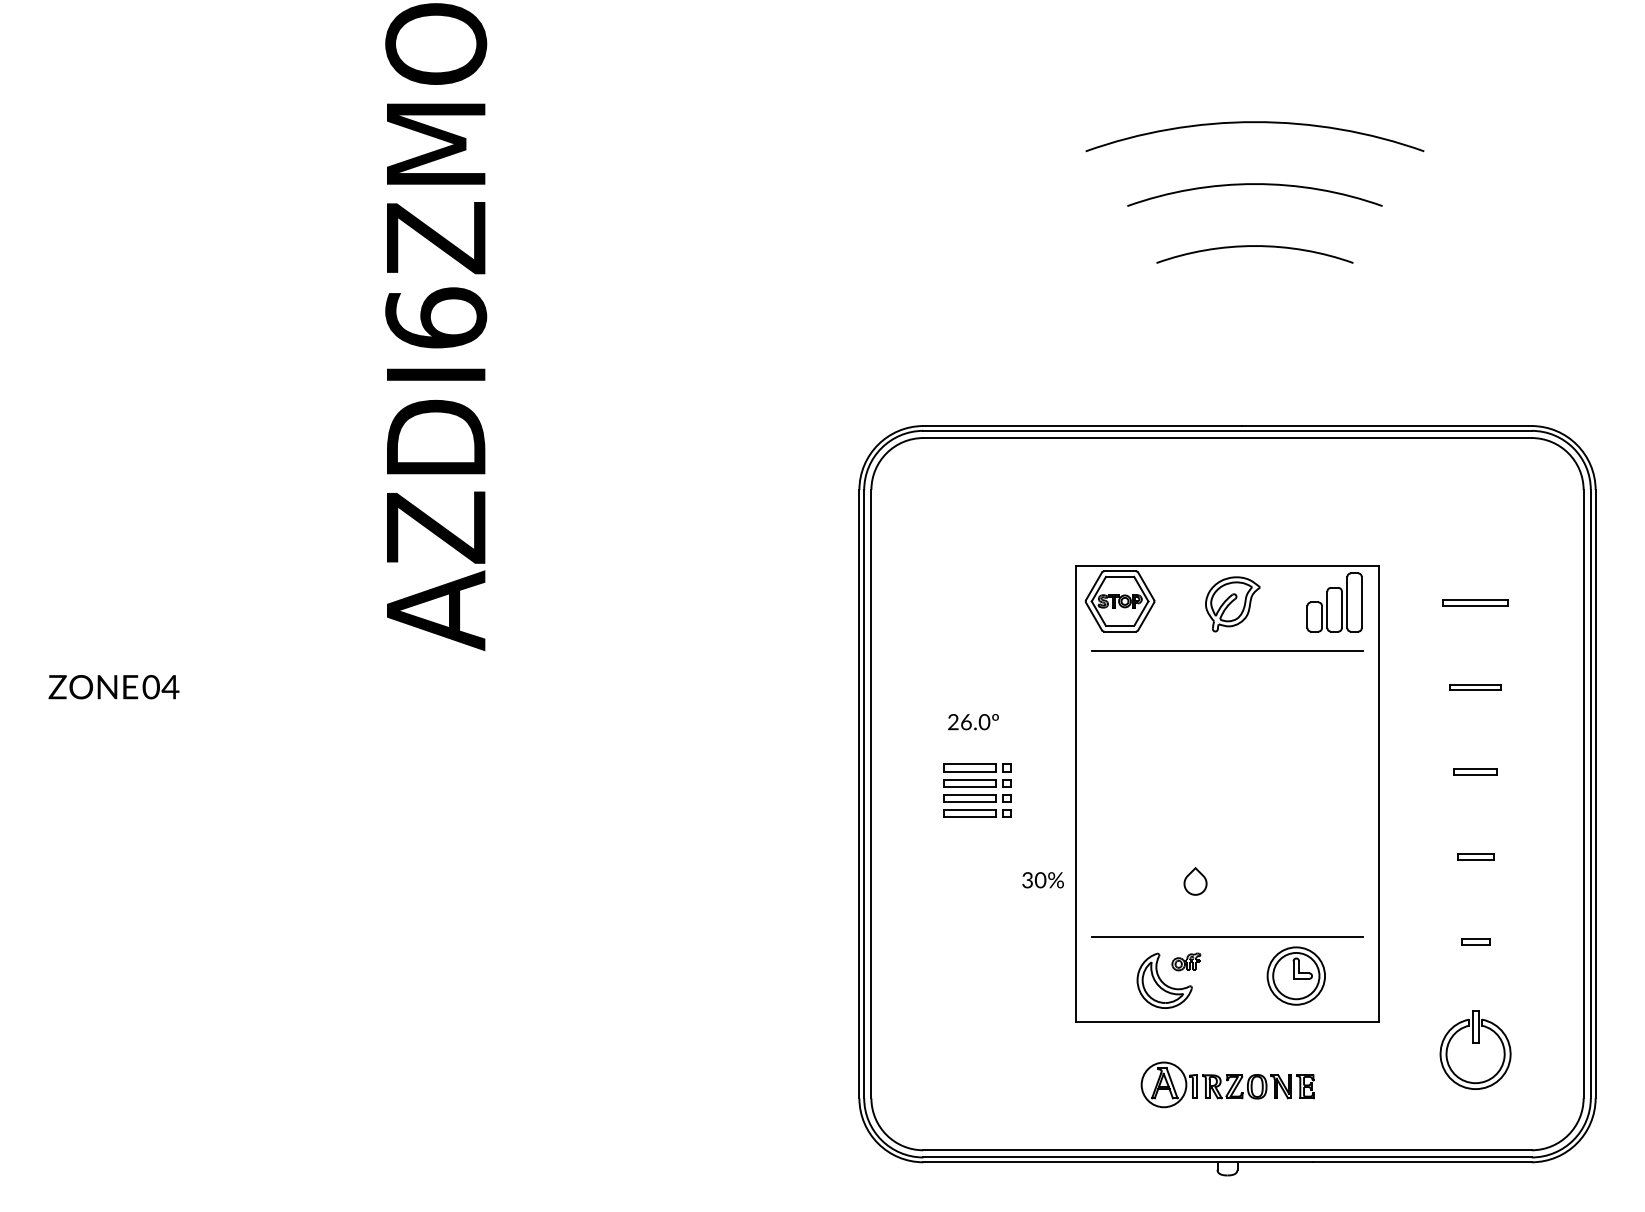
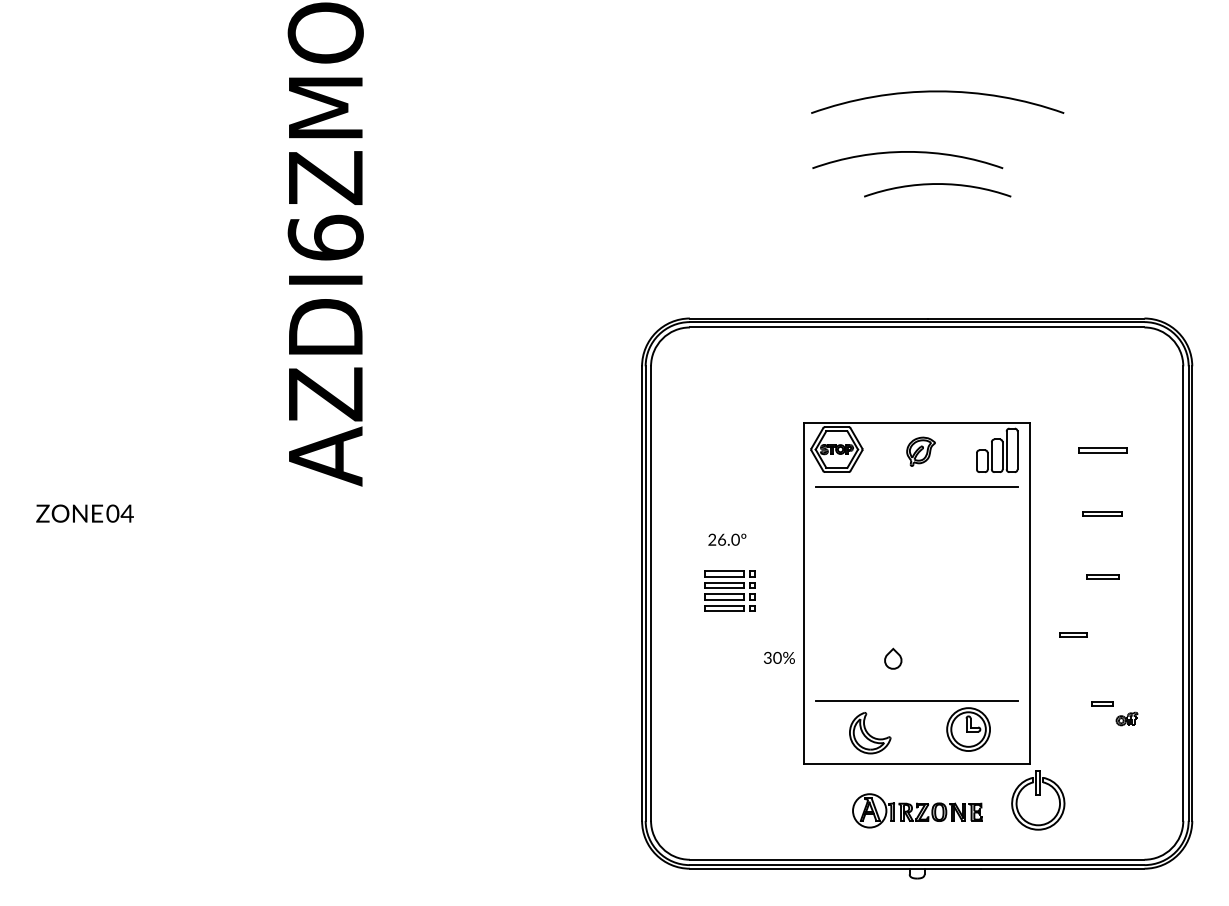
arc: (1254, 184) -> (907, 152), moved
part: (1232, 604) -> (920, 451), size x0.7
part: (1475, 856) -> (1073, 634), moved
part: (1186, 961) -> (1127, 718), moved
part: (1475, 1049) -> (1038, 800), moved

